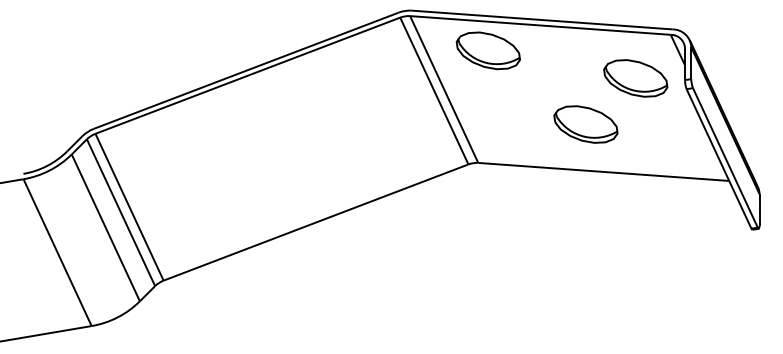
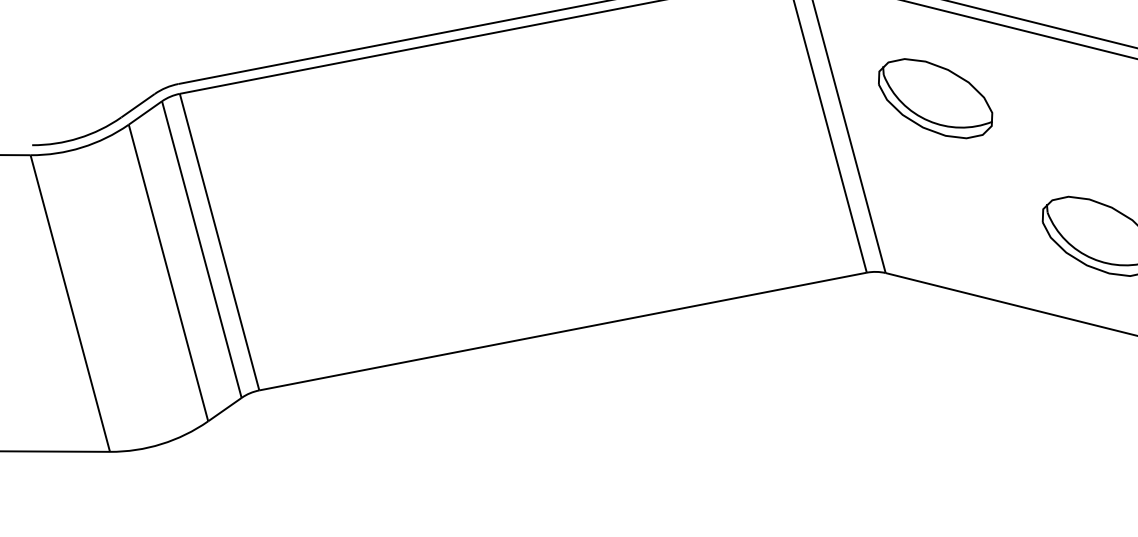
part: (487, 50) -> (934, 97), moved

